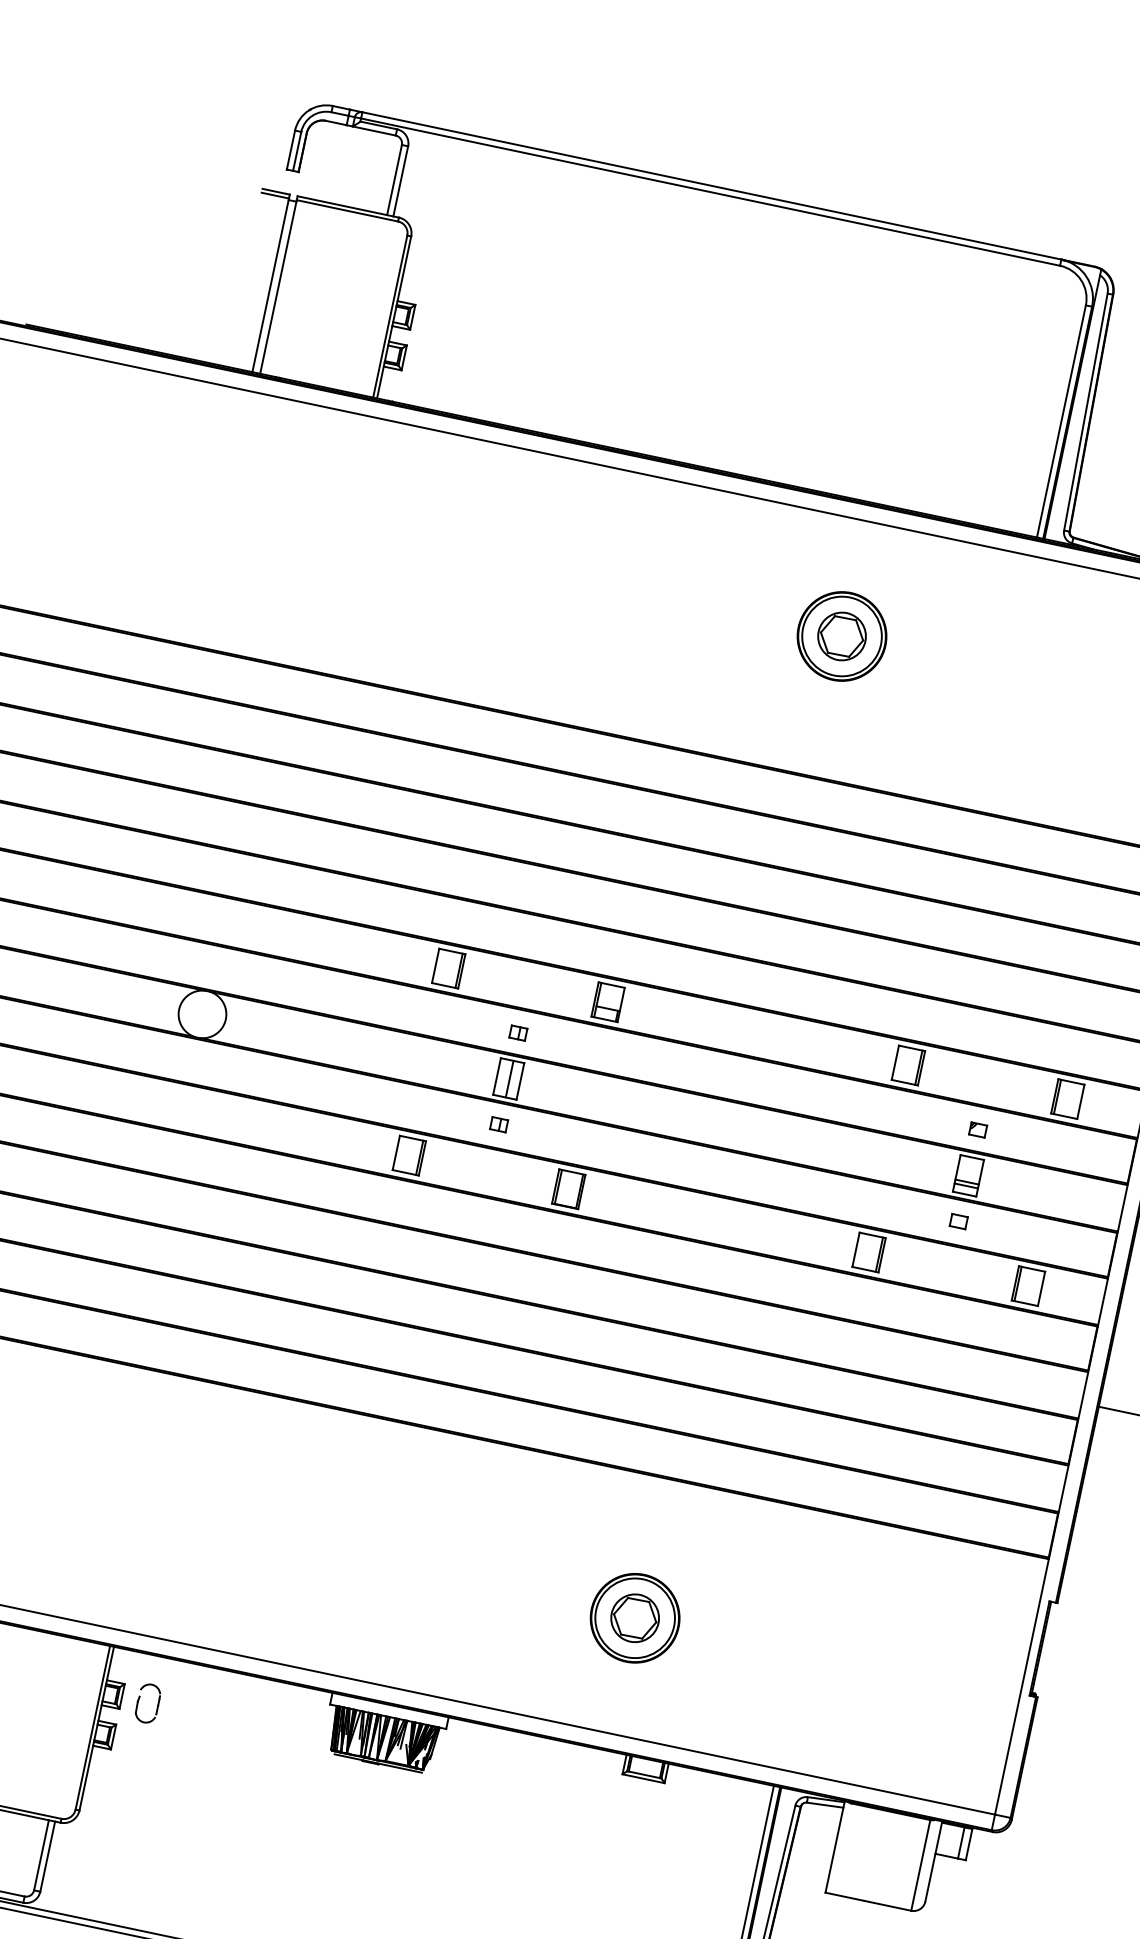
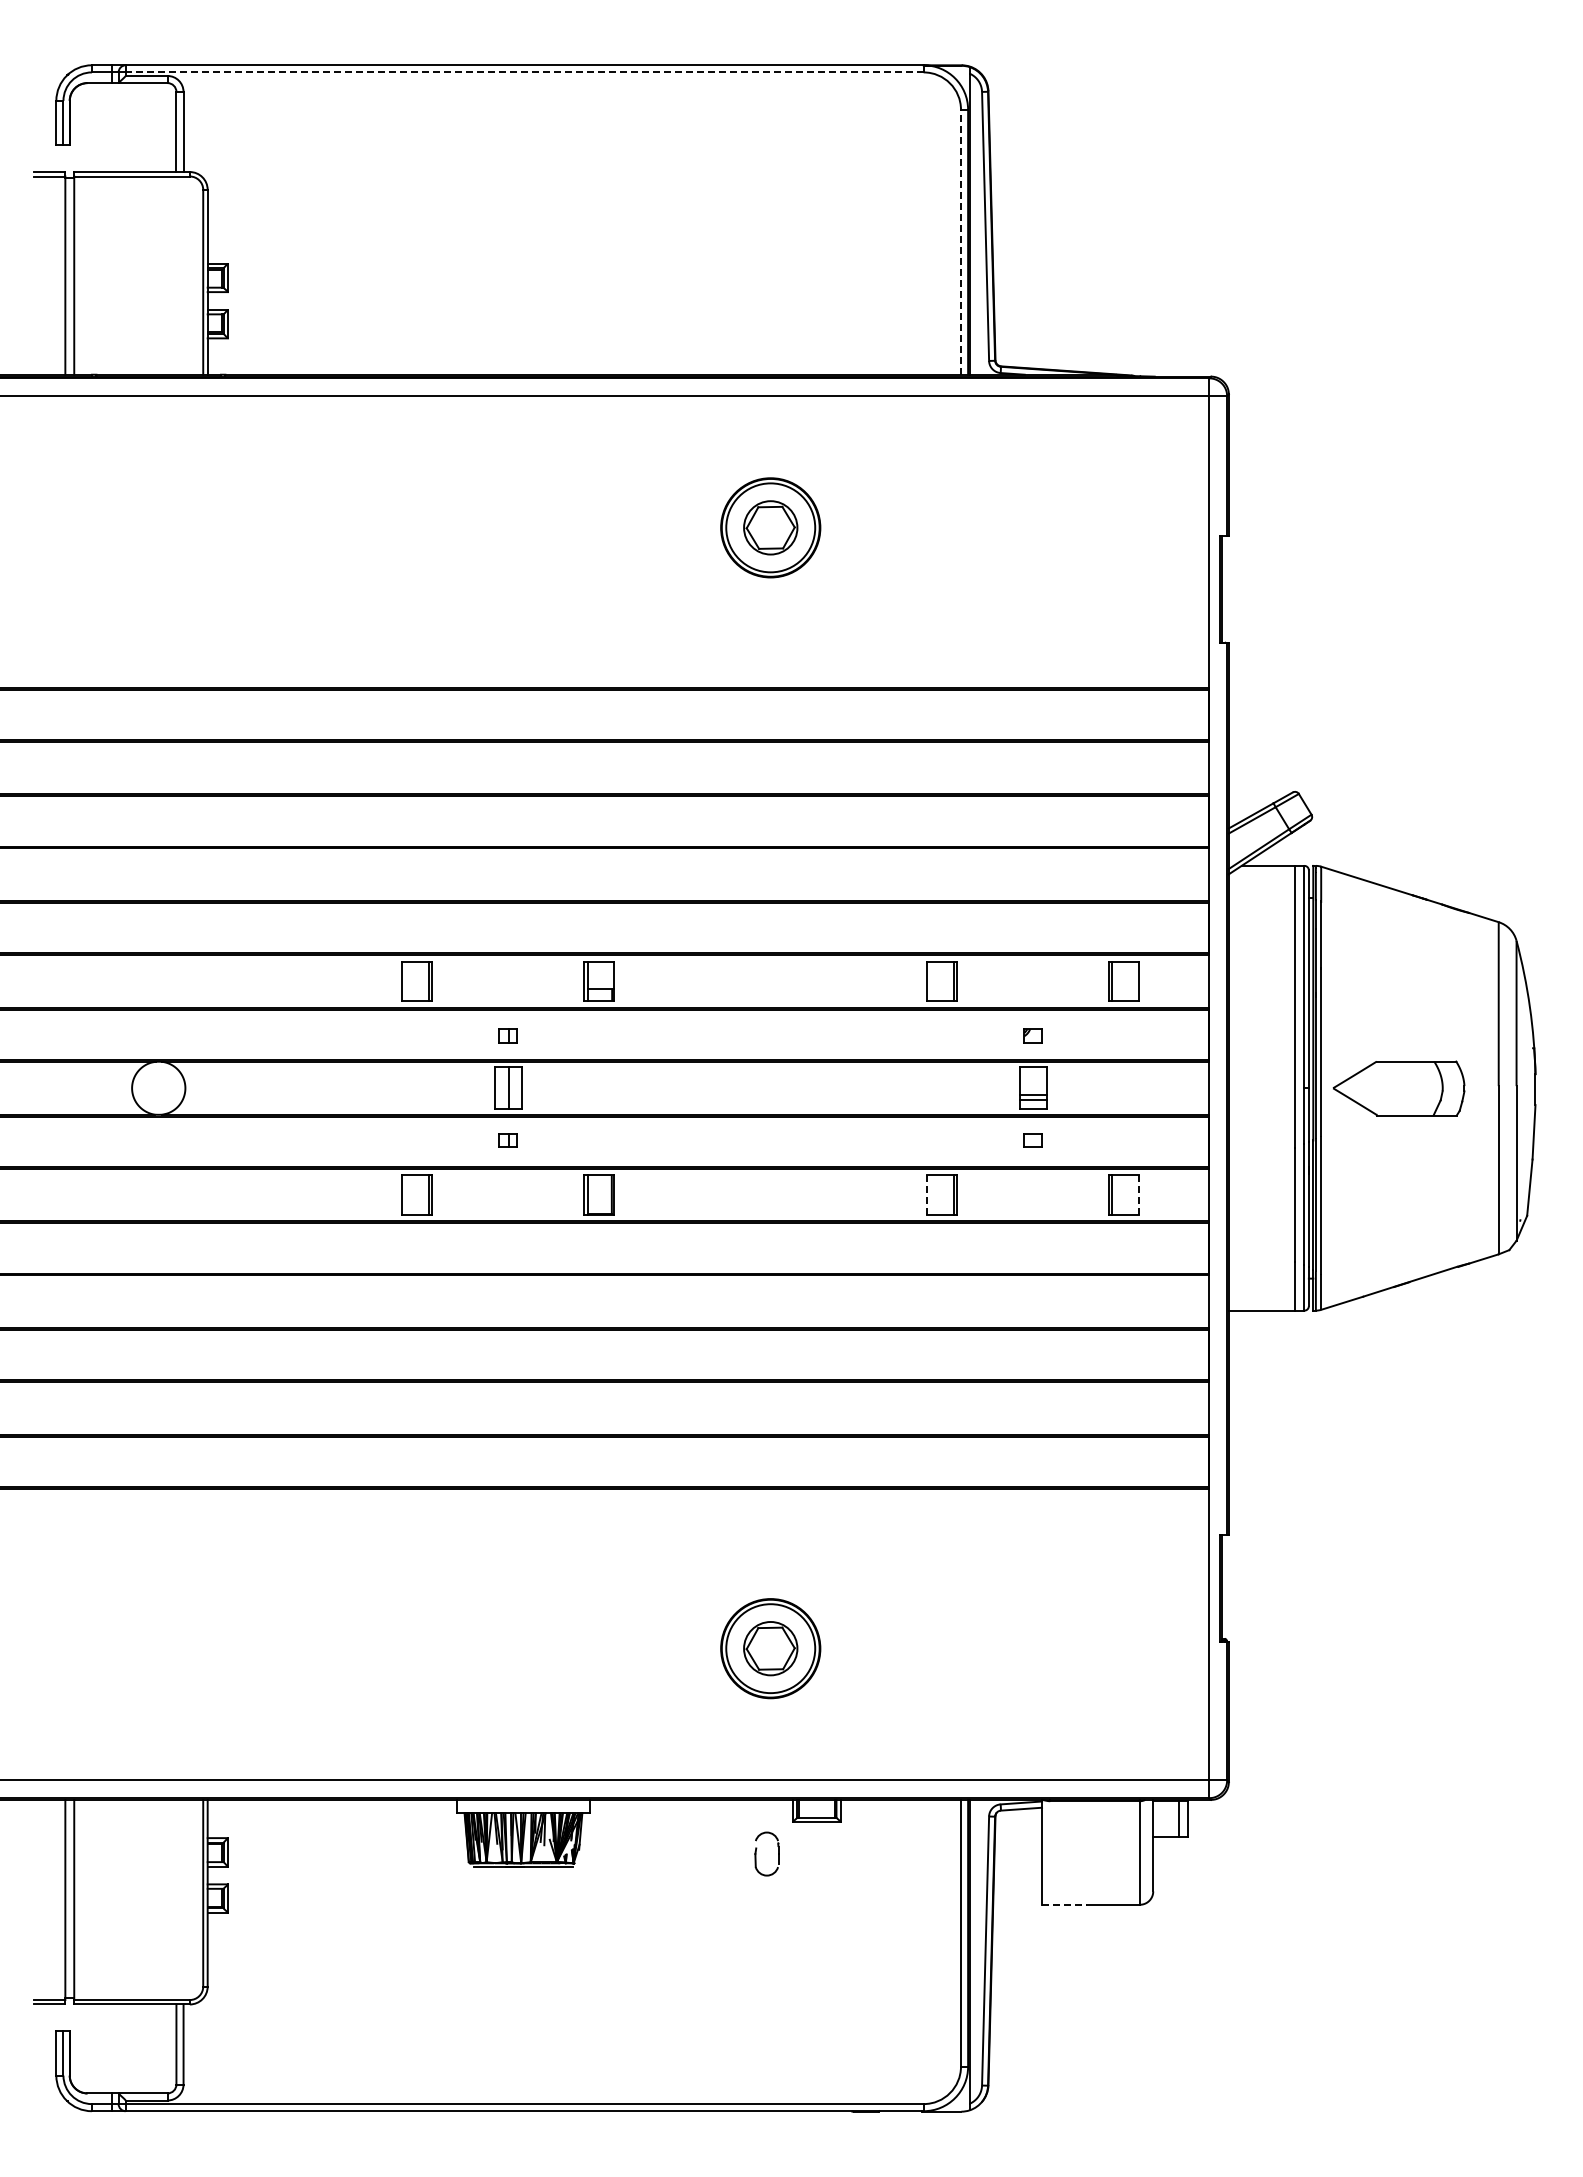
line: (710, 192) -> (524, 72), solid -> dashed
line: (1061, 420) -> (961, 241), solid -> dashed
line: (856, 1250) -> (927, 1195), solid -> dashed
line: (1041, 1289) -> (1139, 1195), solid -> dashed
part: (138, 1701) -> (756, 1853), moved
line: (845, 1896) -> (1064, 1904), solid -> dashed

